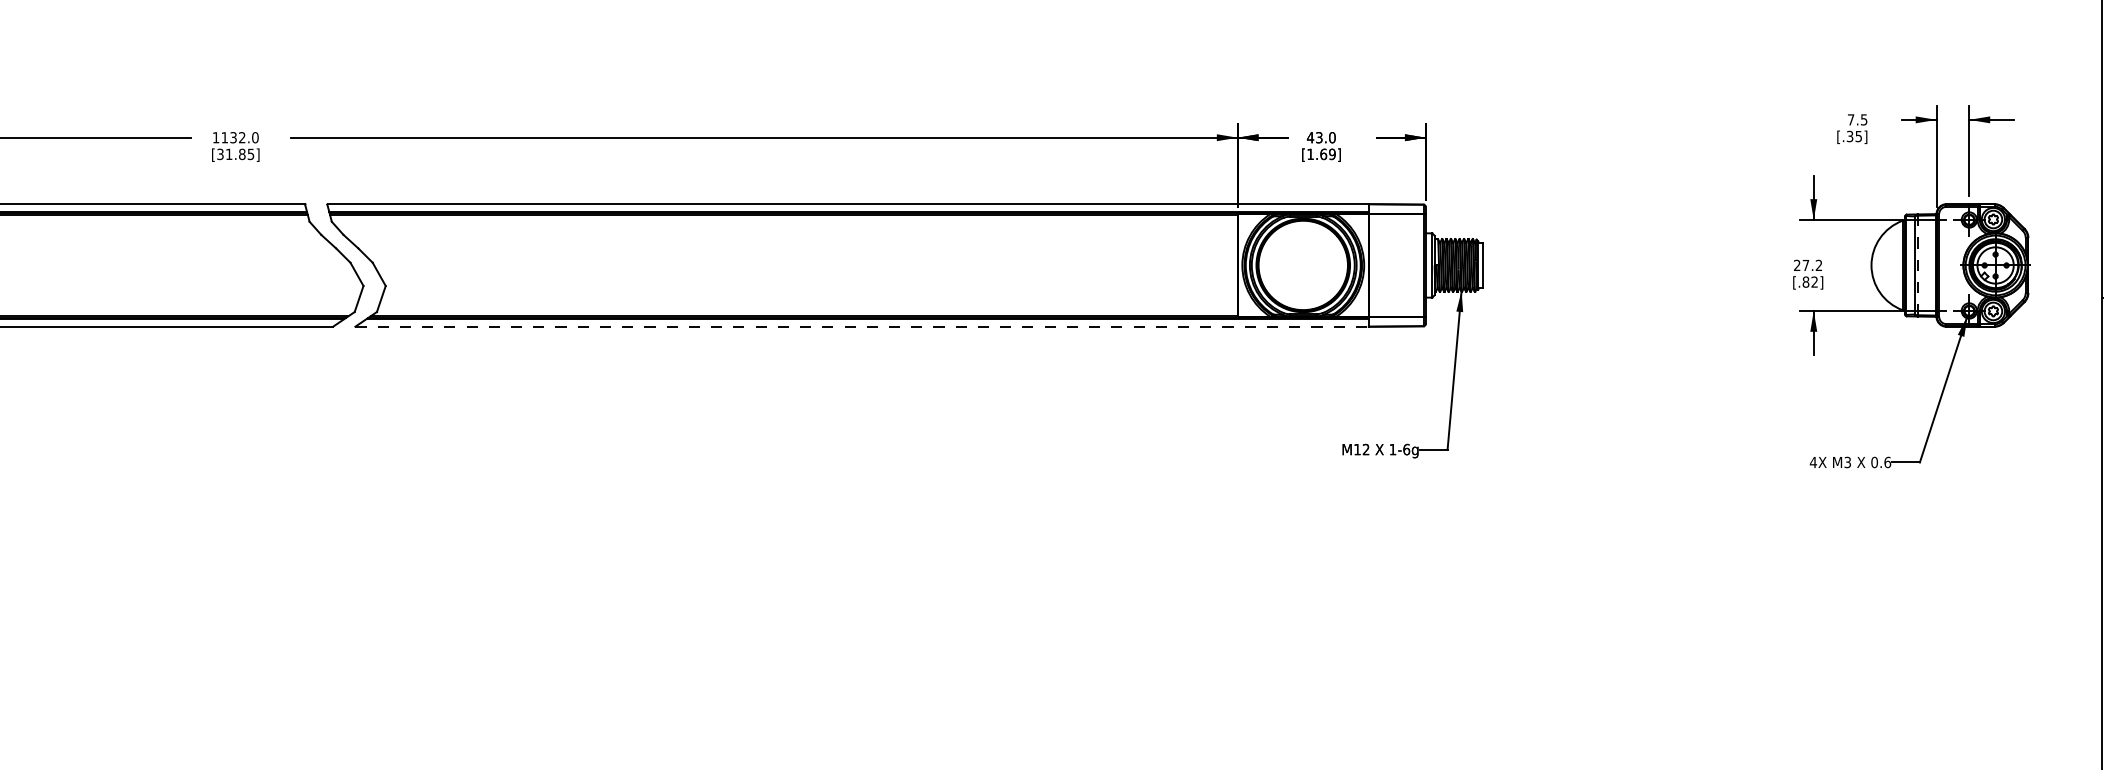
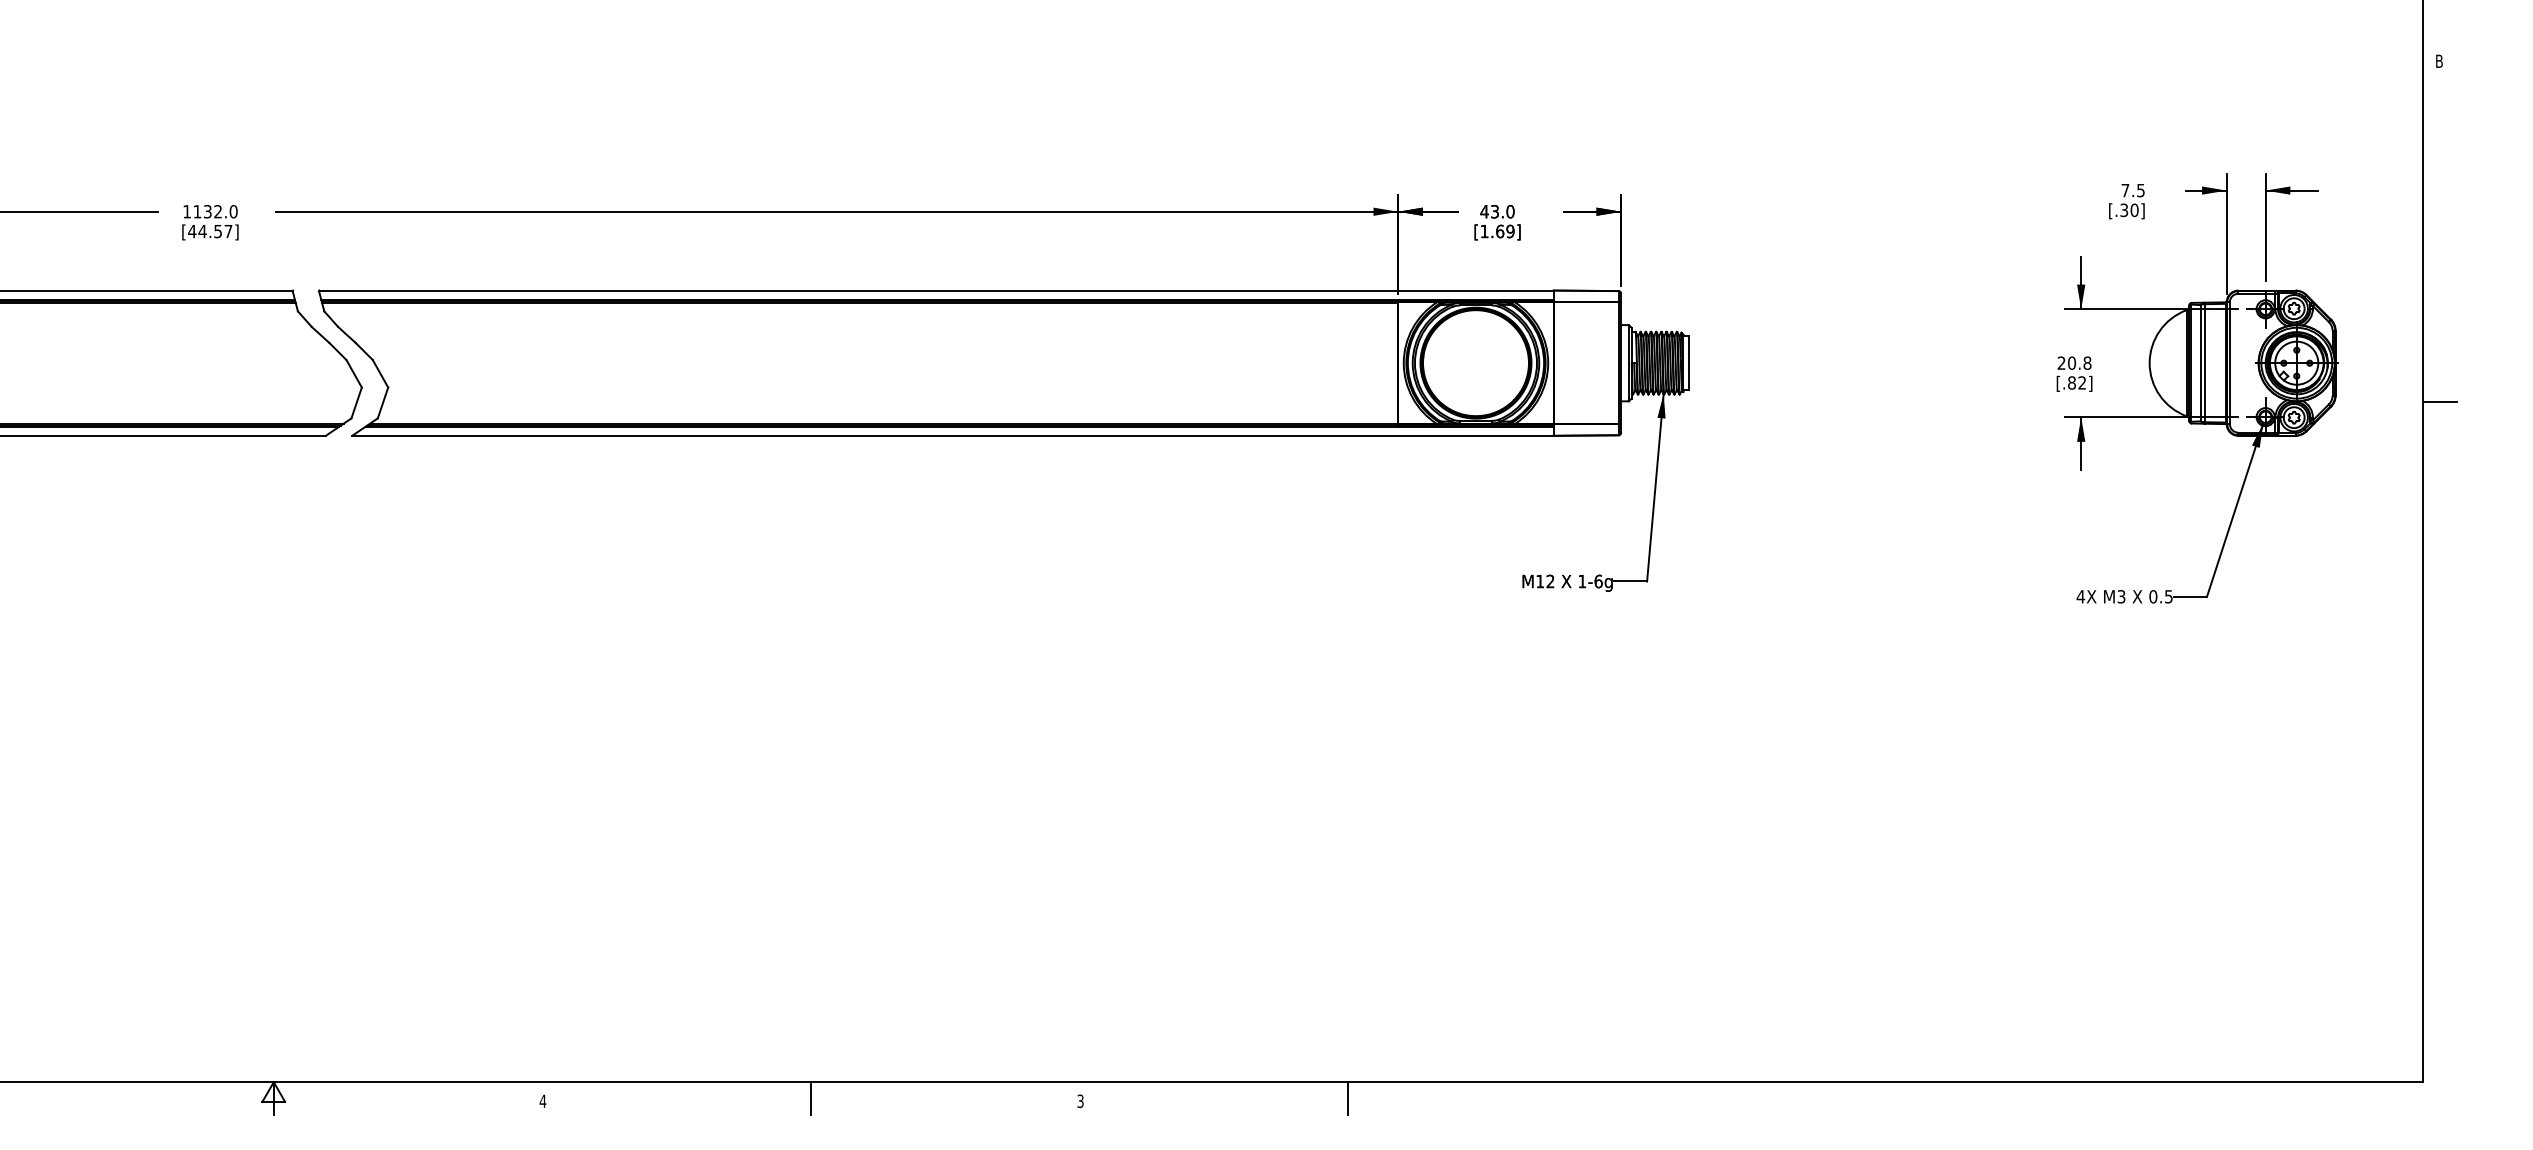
text: (1858, 136) -> (2134, 210), [.35] -> [.30]
text: (235, 154) -> (210, 231), [31.85] -> [44.57]
text: (1812, 264) -> (2079, 362), 27.2 -> 20.8
line: (1918, 264) -> (2205, 362), dashed -> solid
line: (861, 326) -> (952, 435), dashed -> solid
text: (1887, 462) -> (2168, 596), 0.6 -> 0.5

